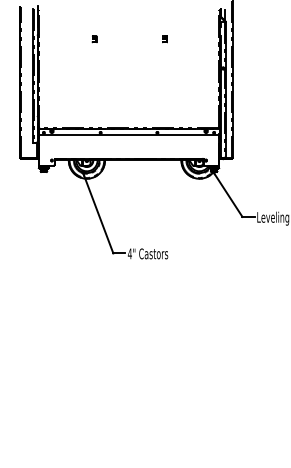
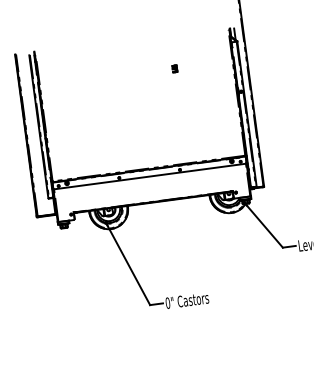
part: (94, 39) -> (99, 79), removed
text: (129, 253) -> (167, 302), 4" -> 0"

